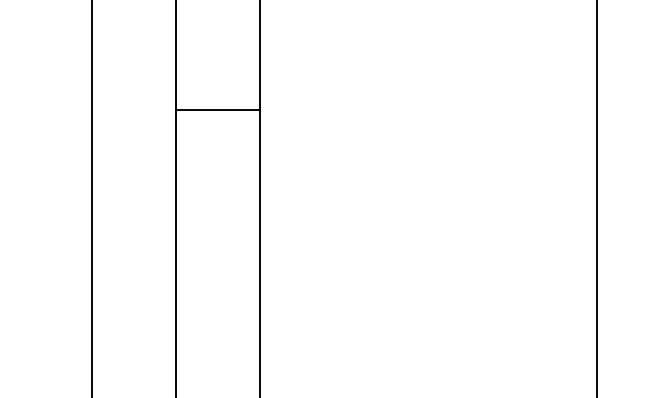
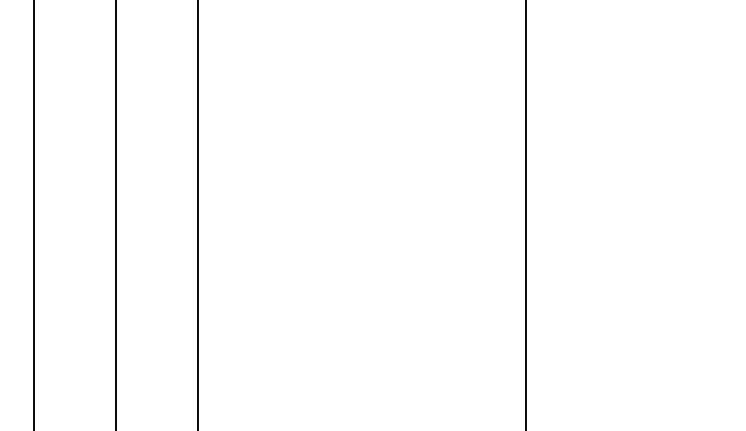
line: (217, 109) -> (156, 104), removed

